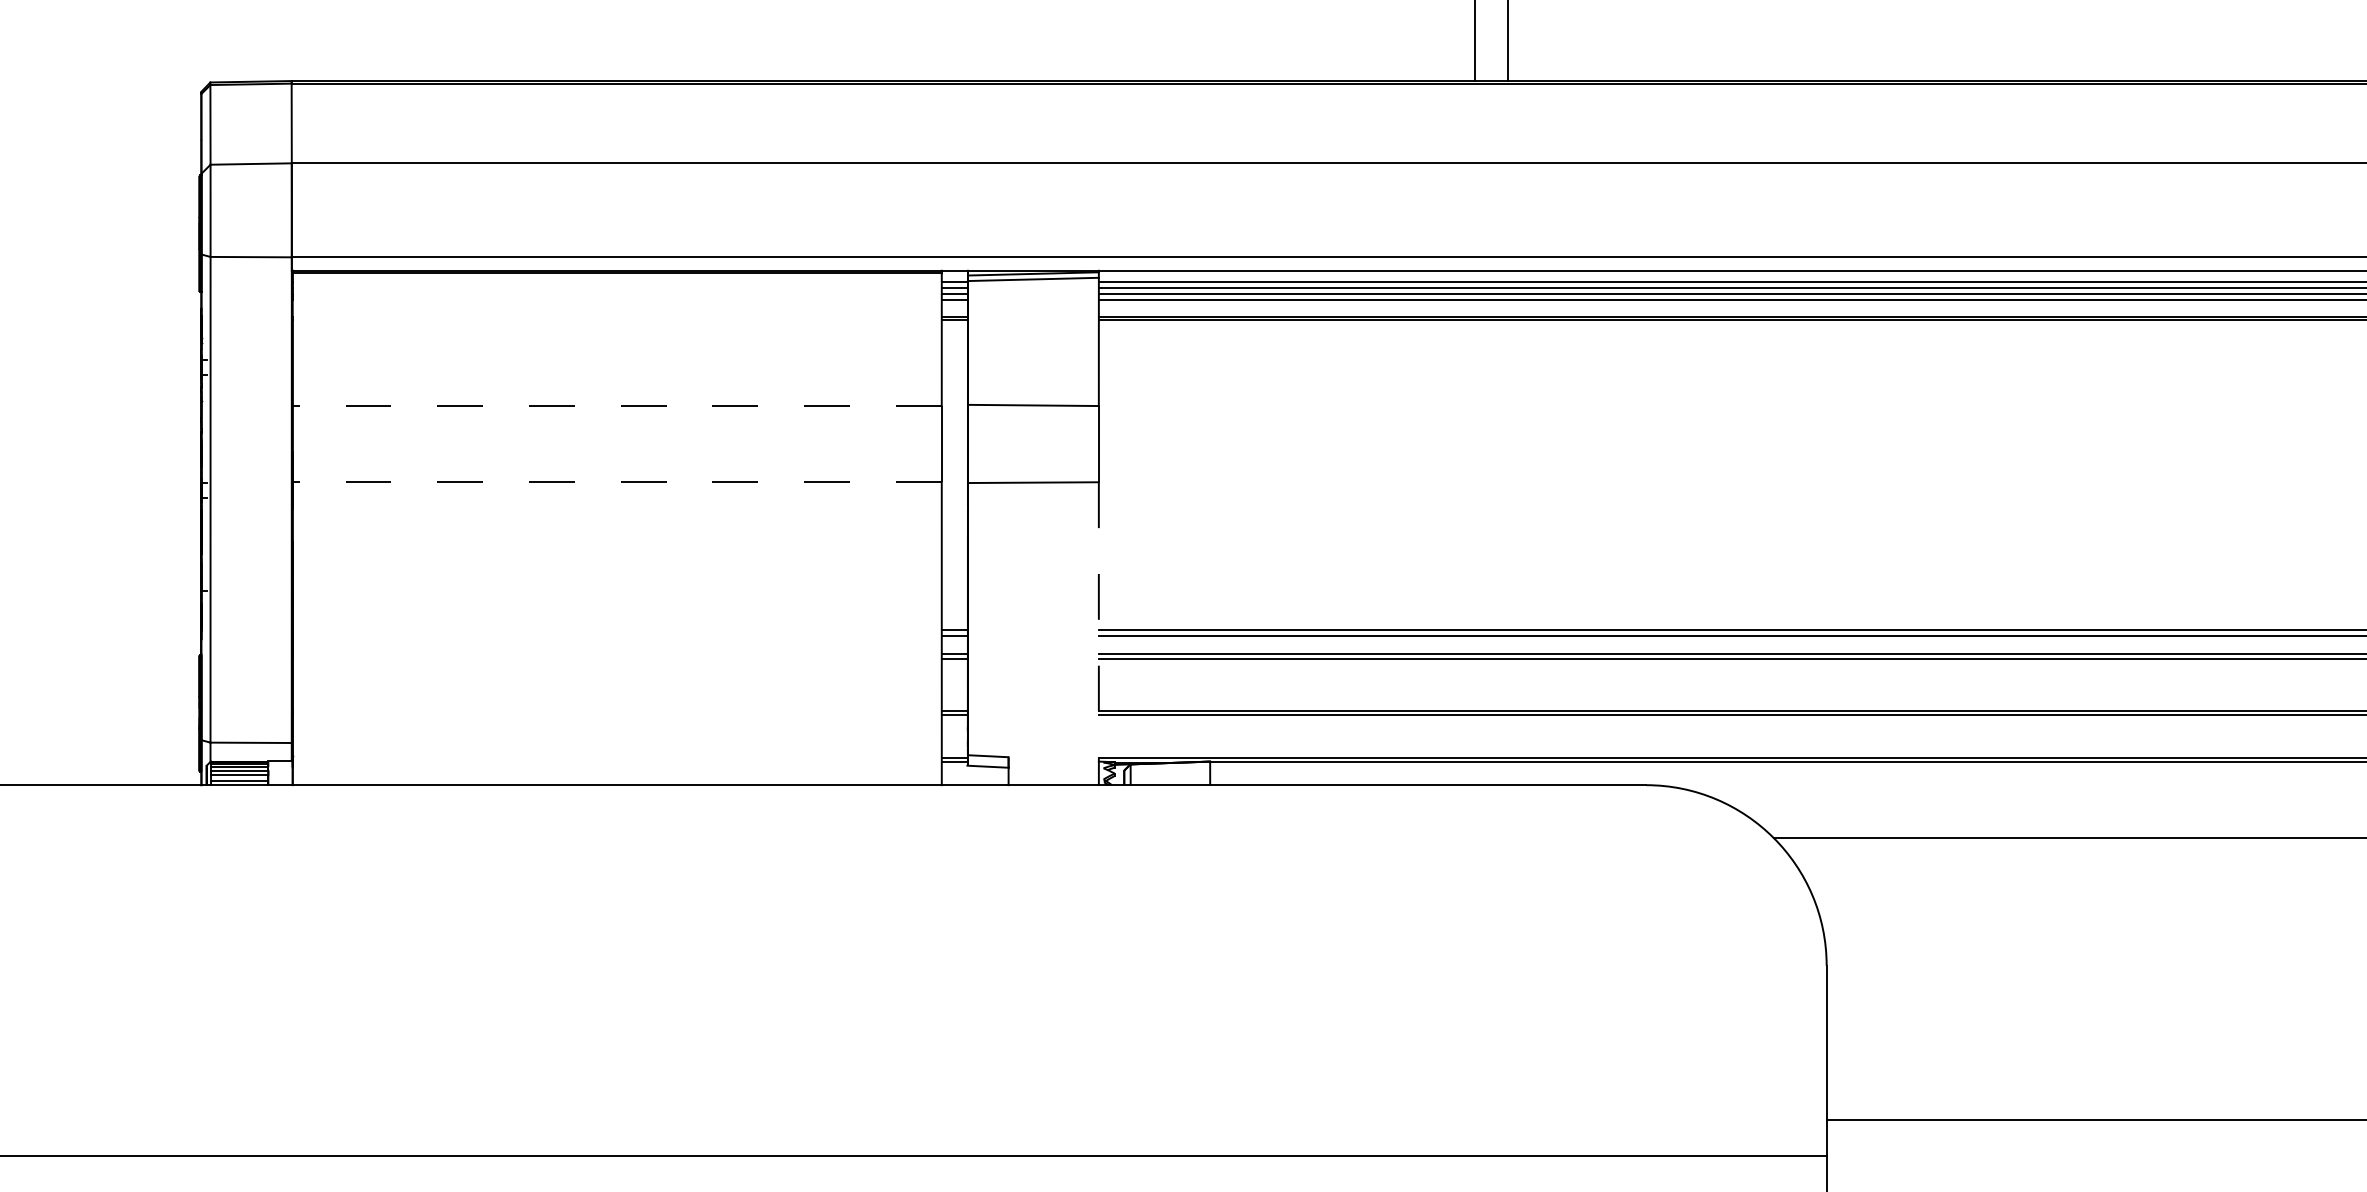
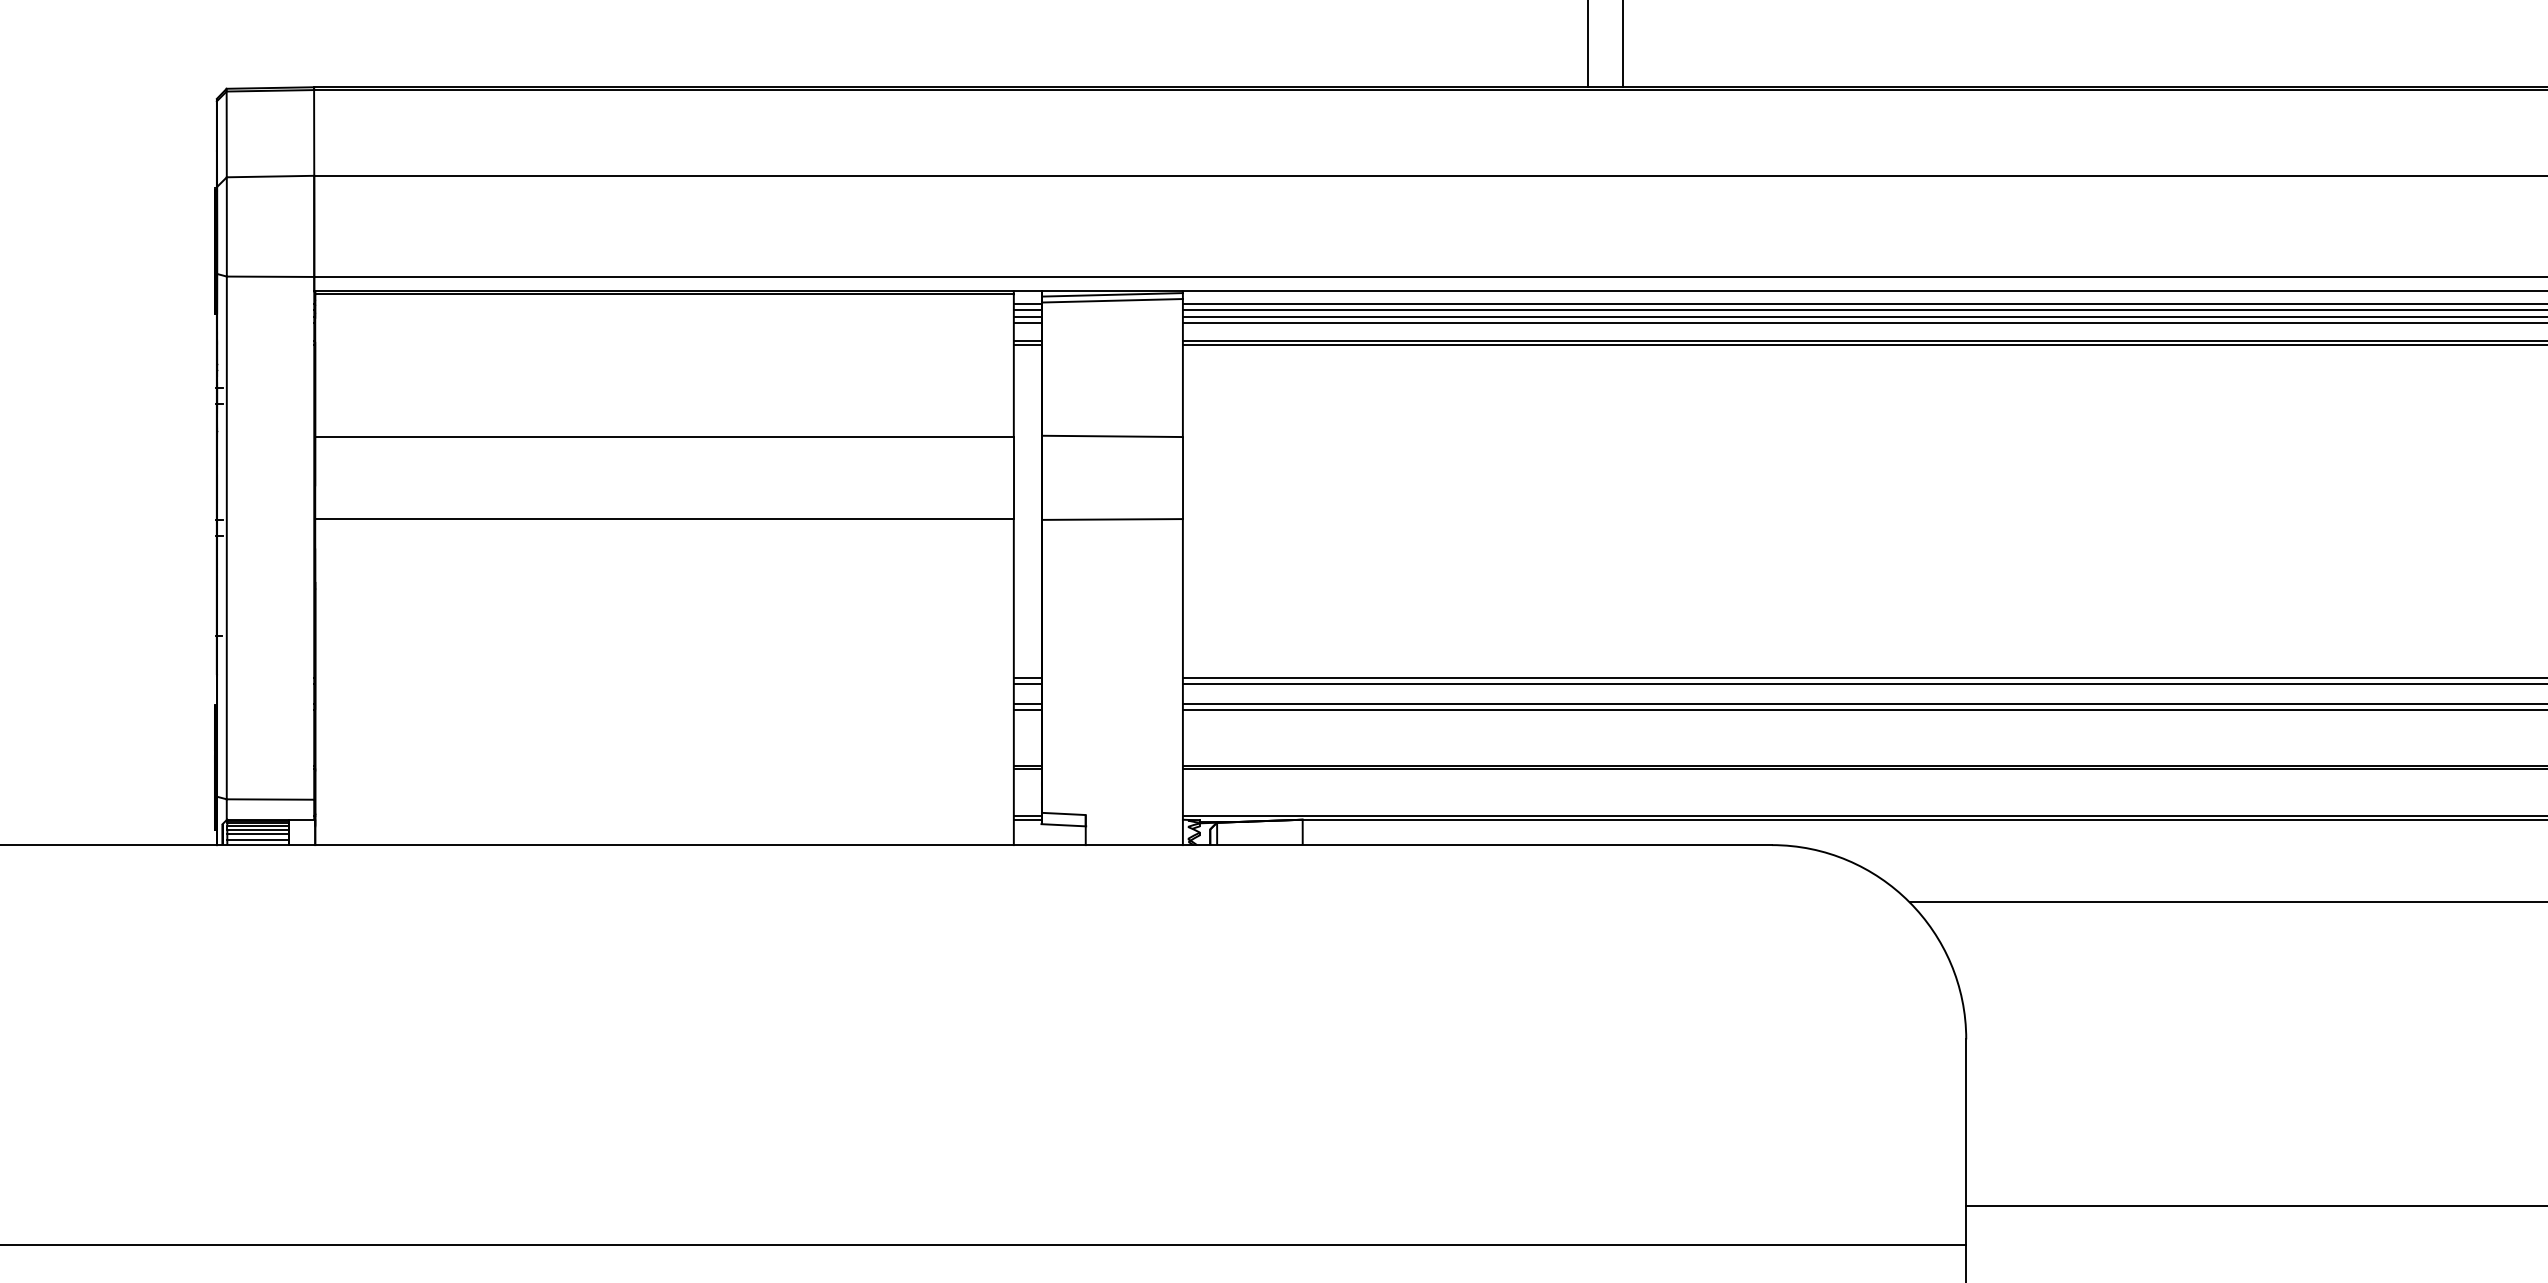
line: (617, 406) -> (664, 437), dashed -> solid
line: (617, 482) -> (664, 519), dashed -> solid
line: (1098, 634) -> (1182, 682), dashed -> solid

